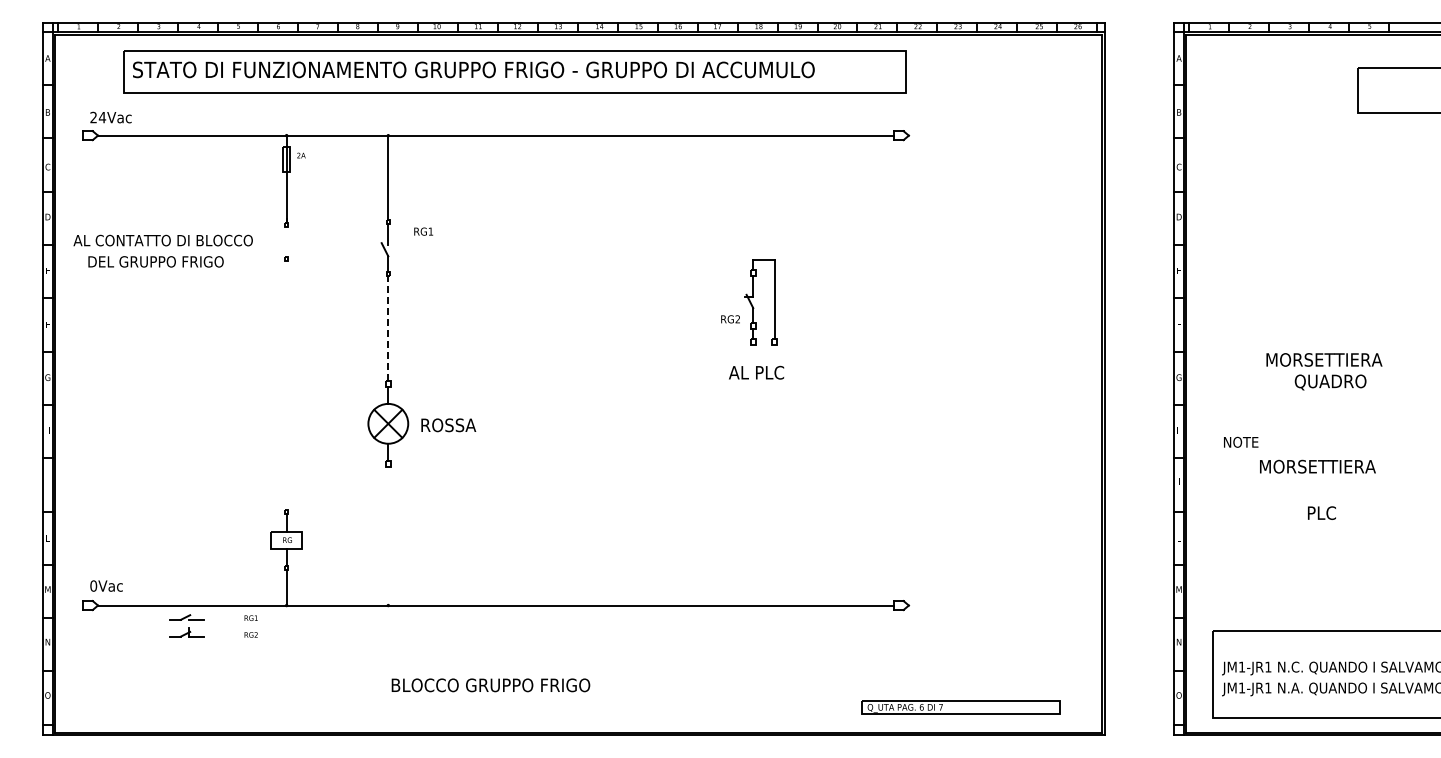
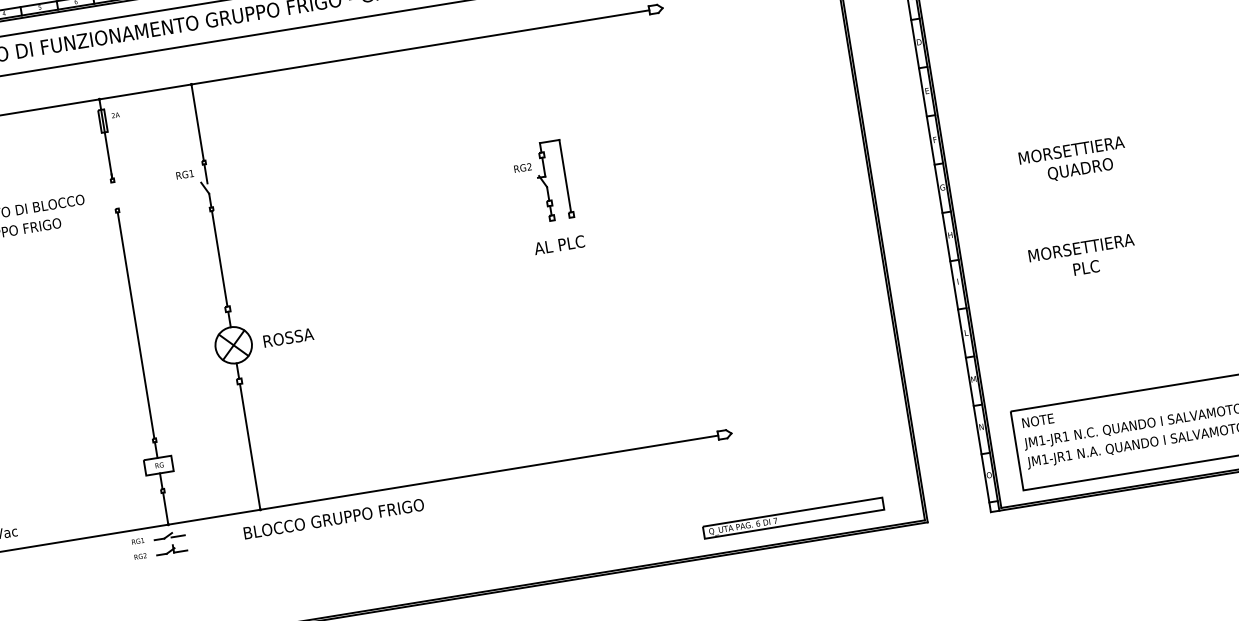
text: (423, 231) -> (184, 174), moved
text: (730, 319) -> (522, 168), moved
line: (388, 328) -> (219, 258), dashed -> solid
line: (286, 385) -> (135, 325), added
text: (1241, 441) -> (1038, 419), moved
text: (1321, 512) -> (1086, 267), moved
line: (388, 535) -> (250, 446), added
part: (186, 625) -> (170, 542), moved
text: (490, 685) -> (333, 519), moved

